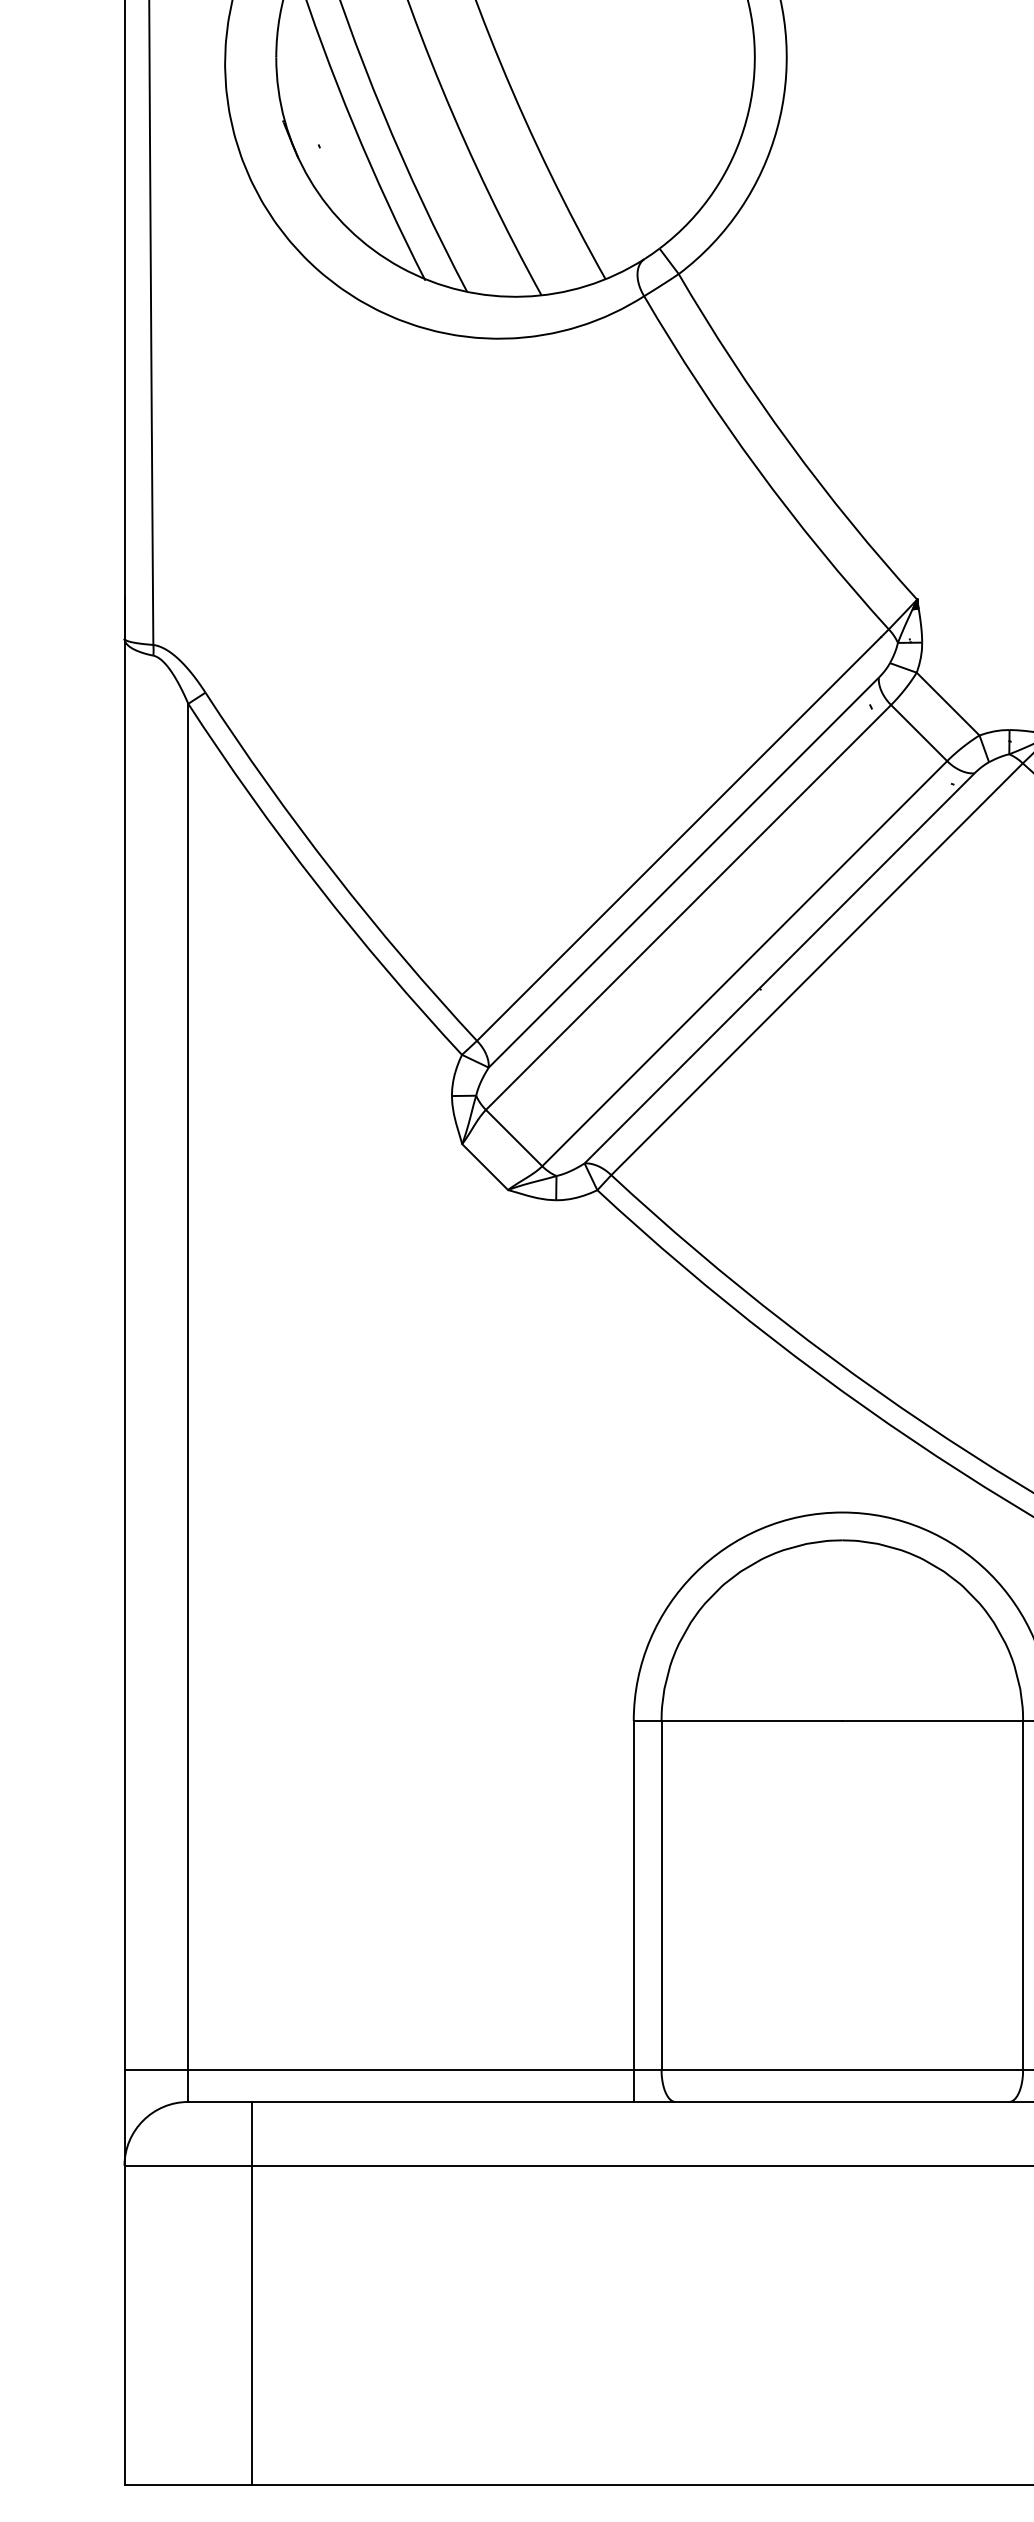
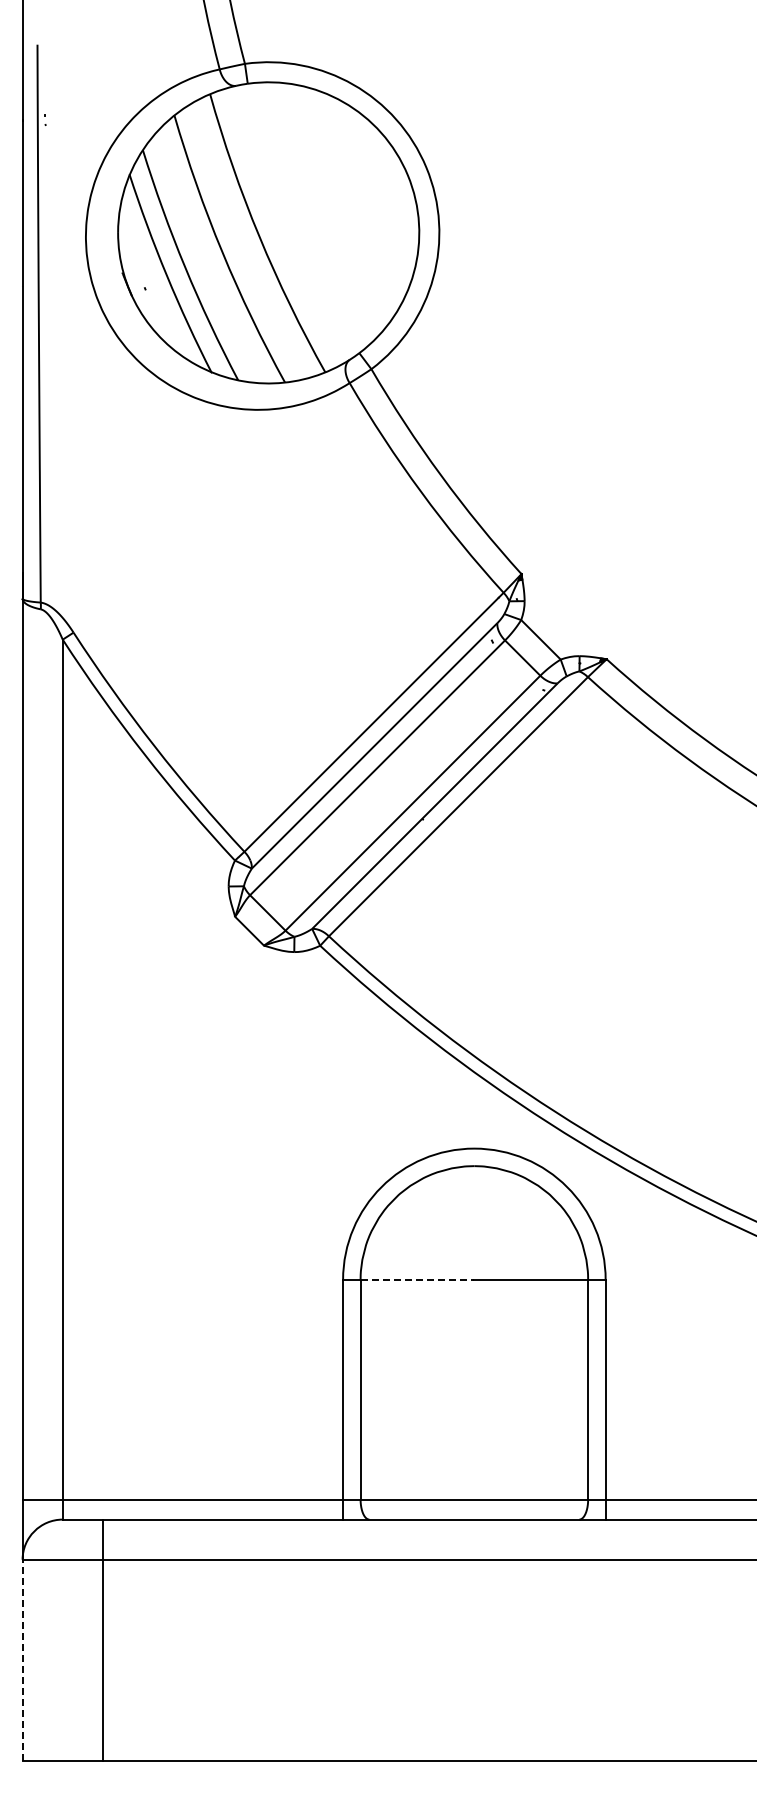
line: (751, 1720) -> (417, 1279), solid -> dashed
line: (124, 2324) -> (22, 1659), solid -> dashed

